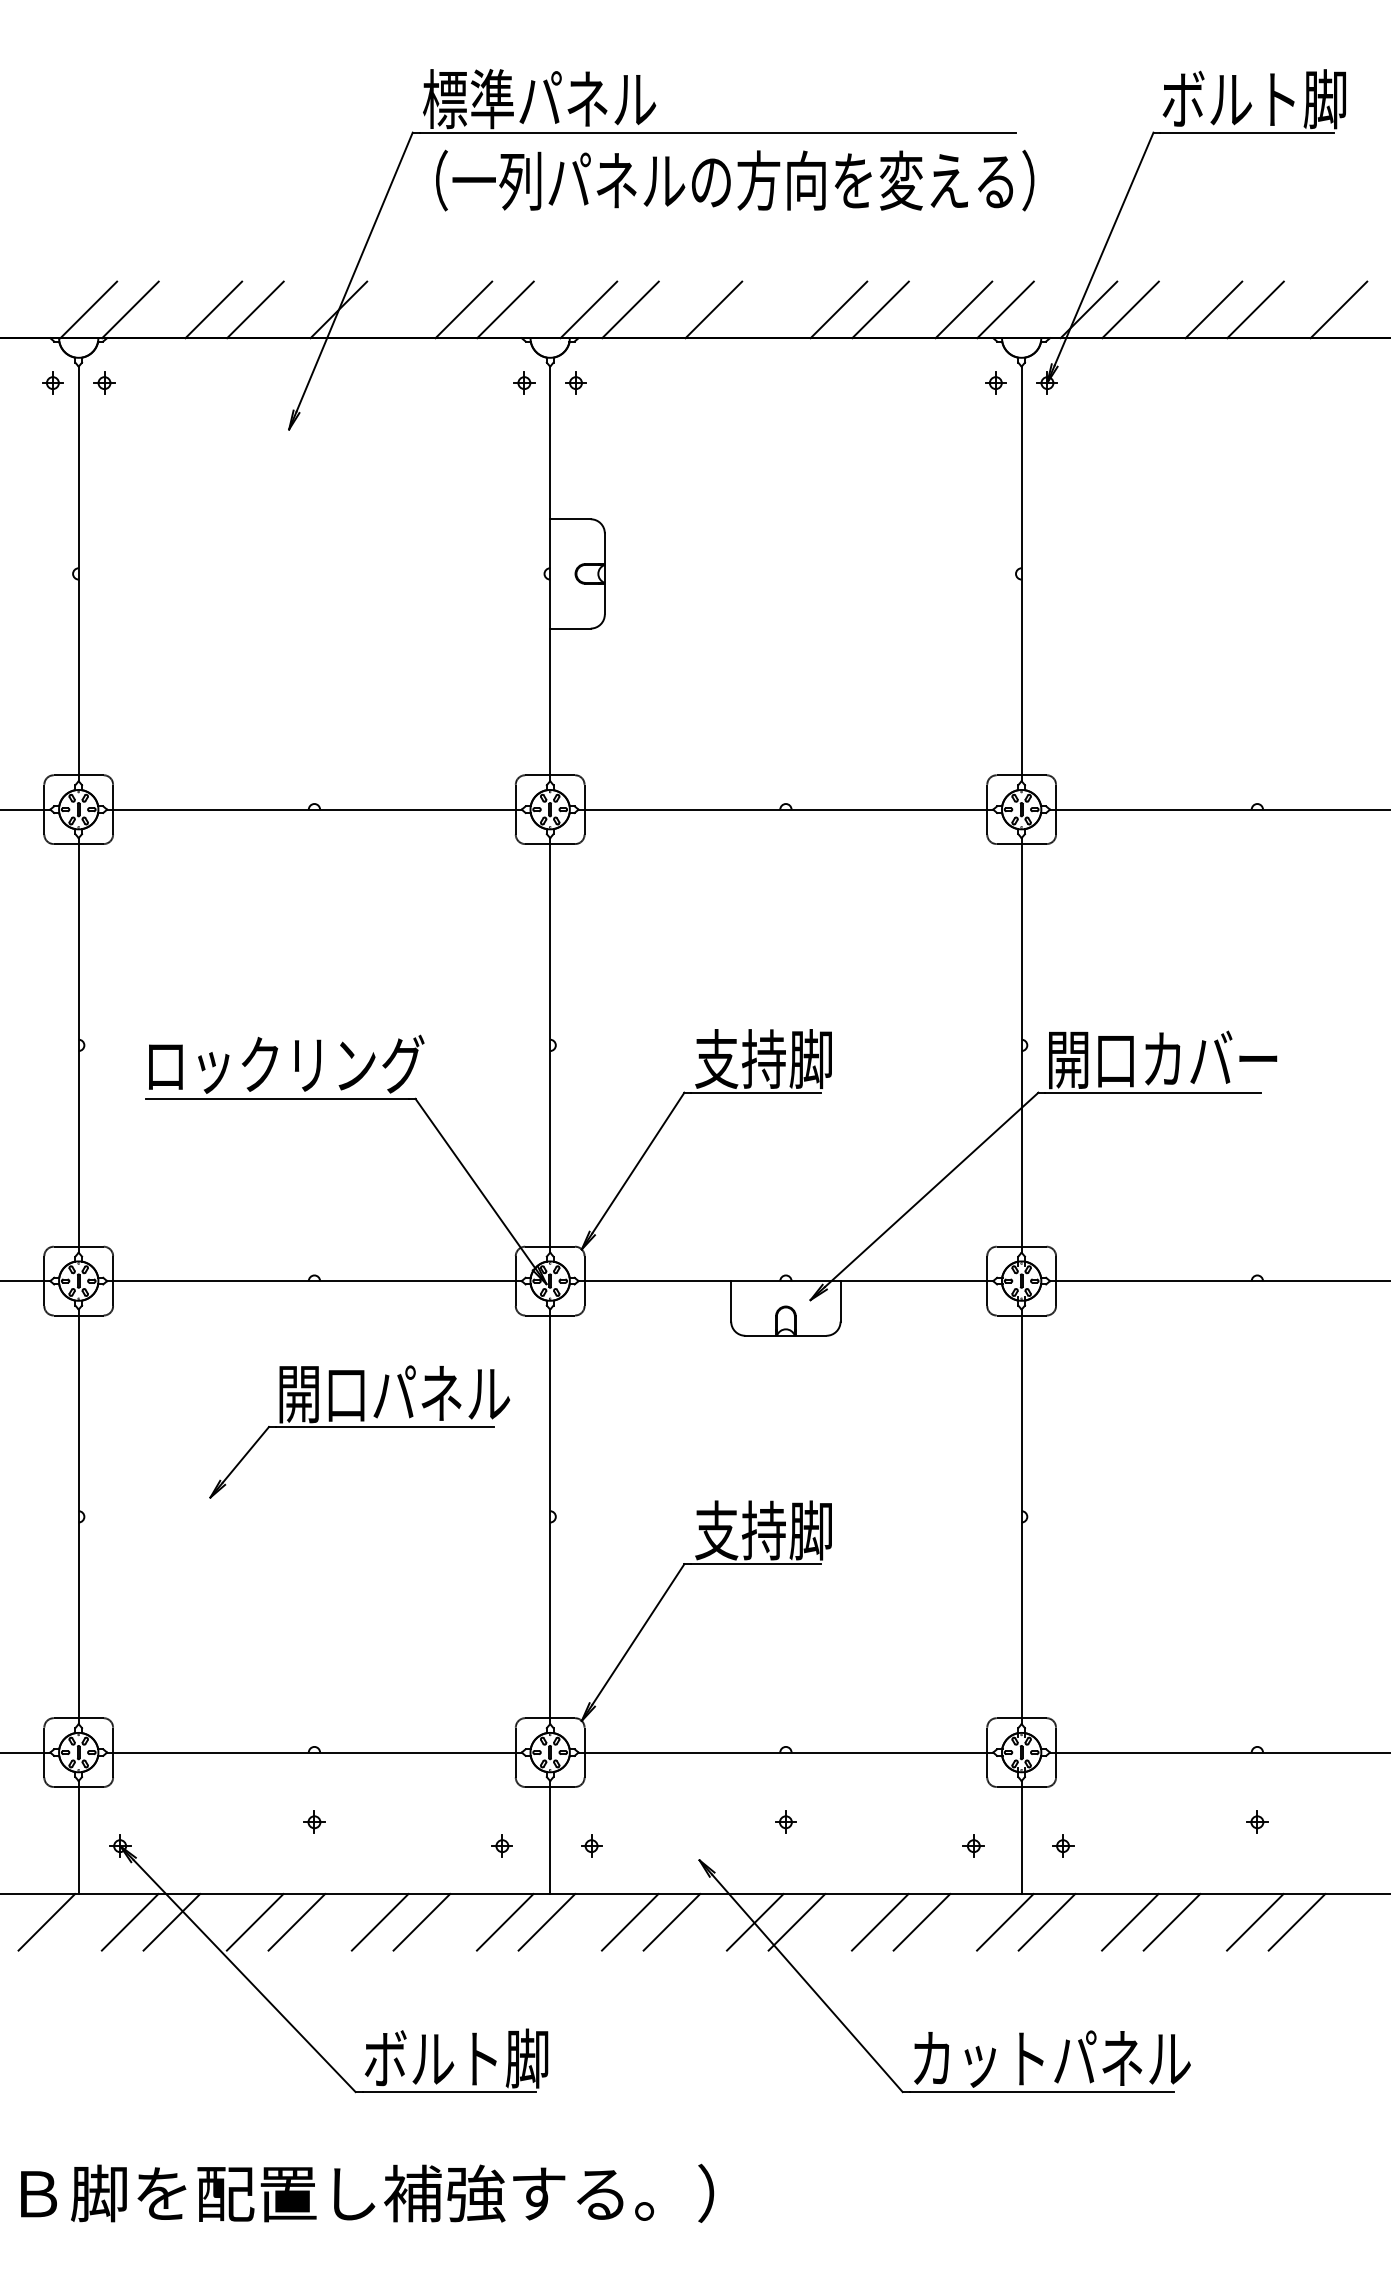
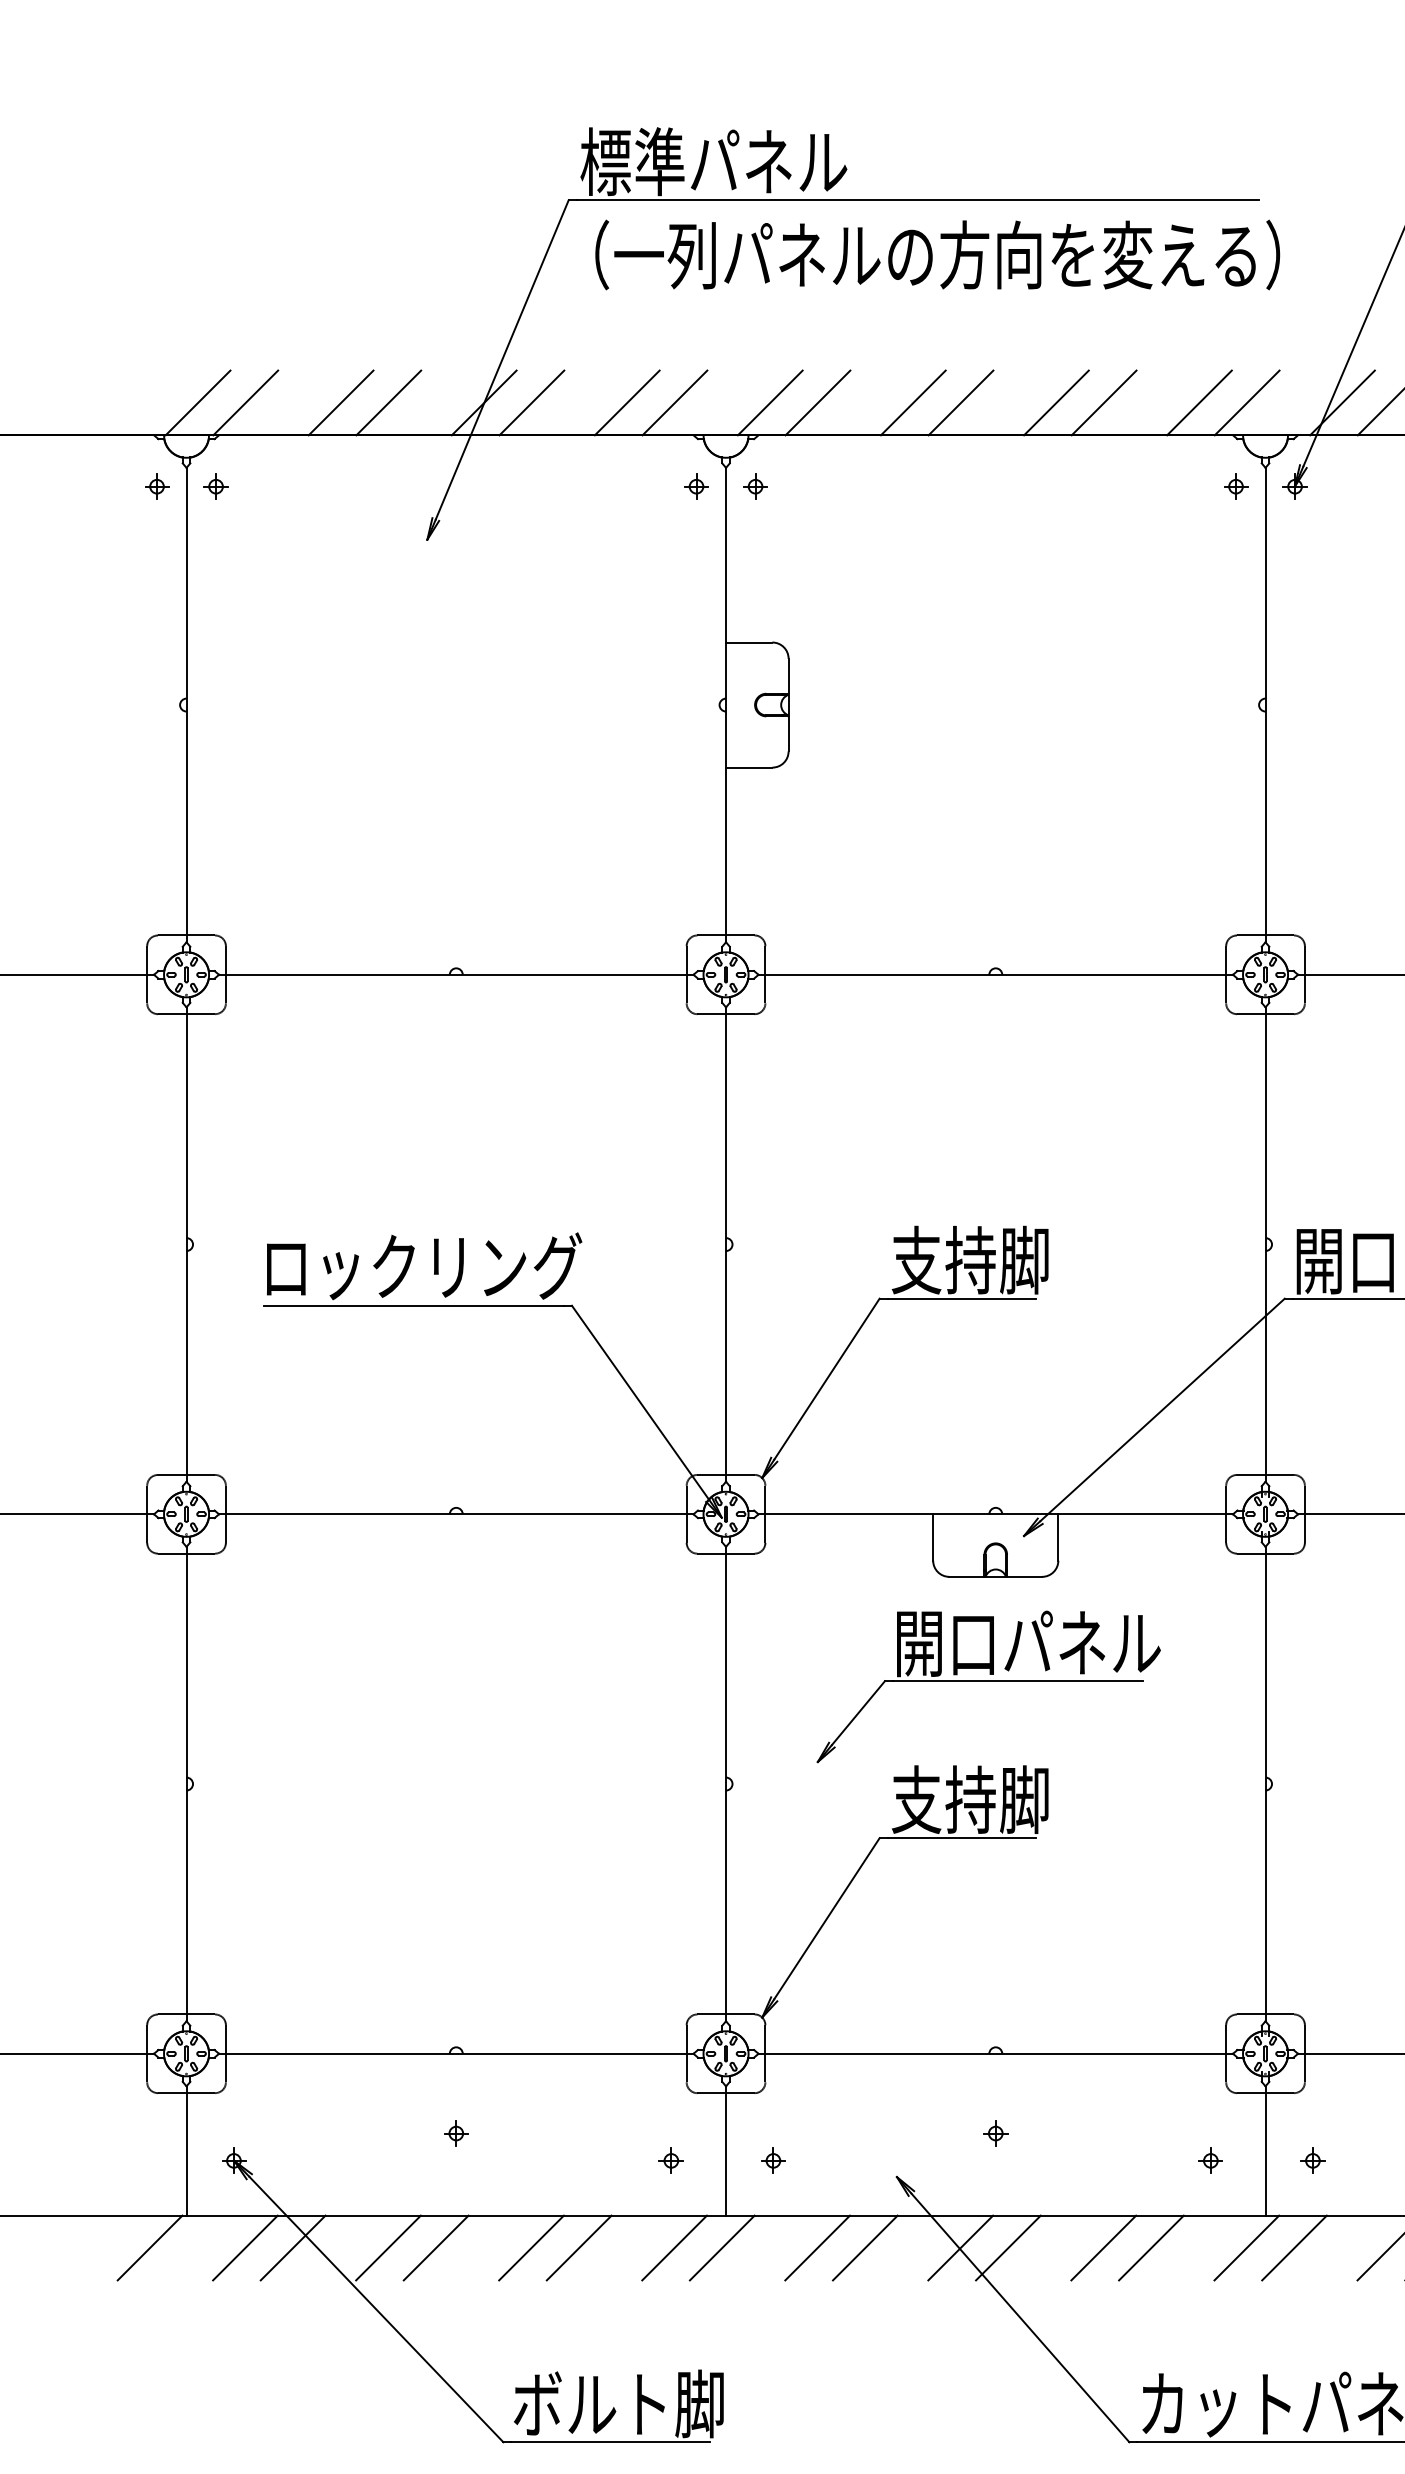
line: (380, 309) -> (531, 402), added
line: (755, 309) -> (960, 402), added
part: (359, 1431) -> (988, 1686), moved

